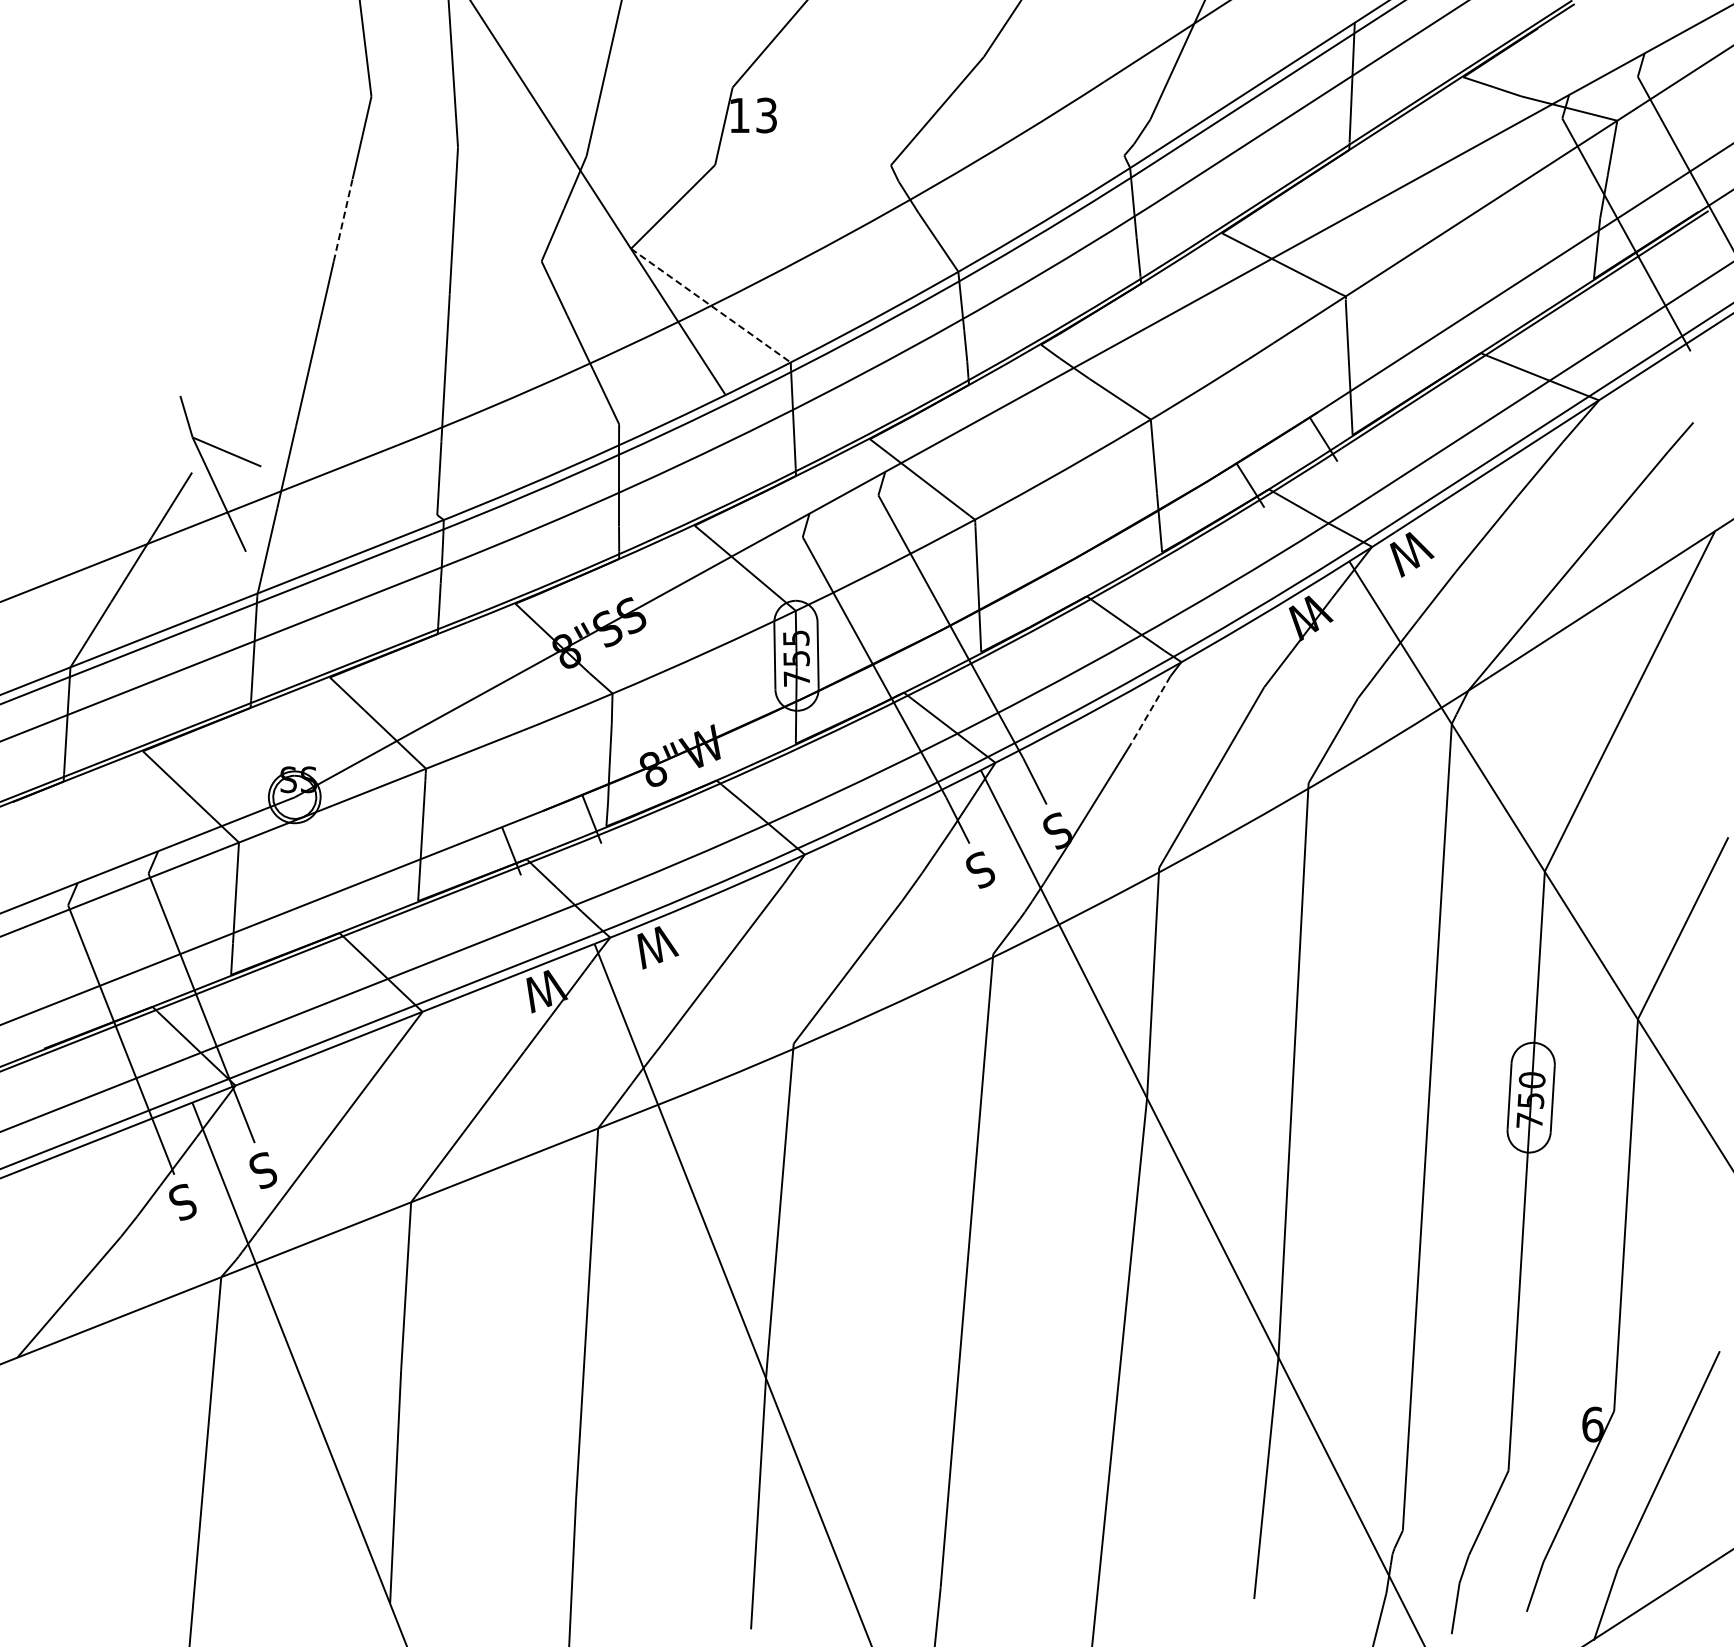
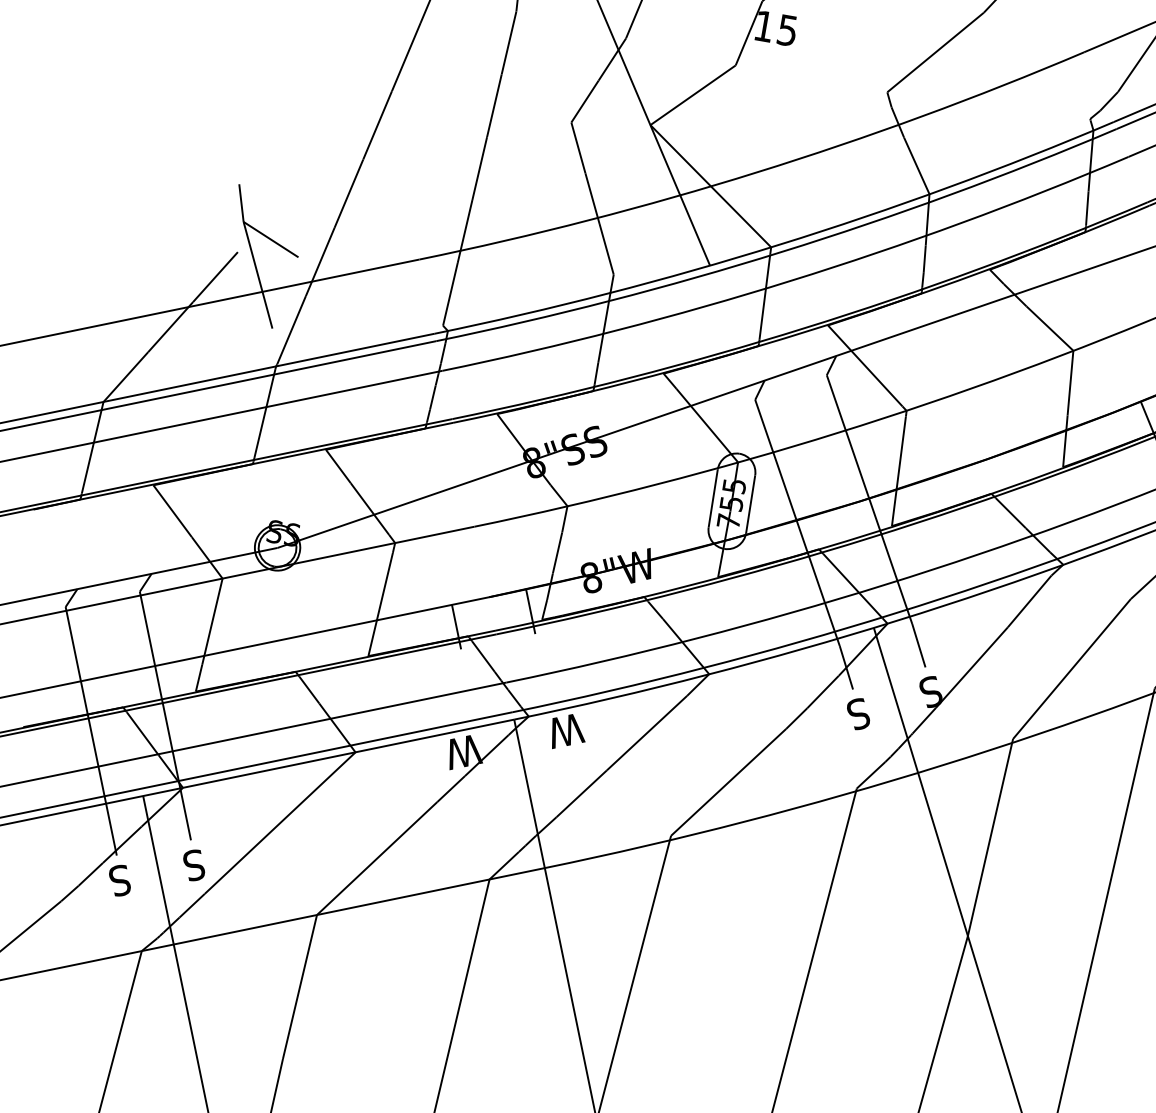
text: (766, 114) -> (787, 29), 13 -> 15
line: (343, 219) -> (406, 56), dashed -> solid
line: (711, 305) -> (711, 186), dashed -> solid
line: (1150, 709) -> (1029, 601), dashed -> solid

